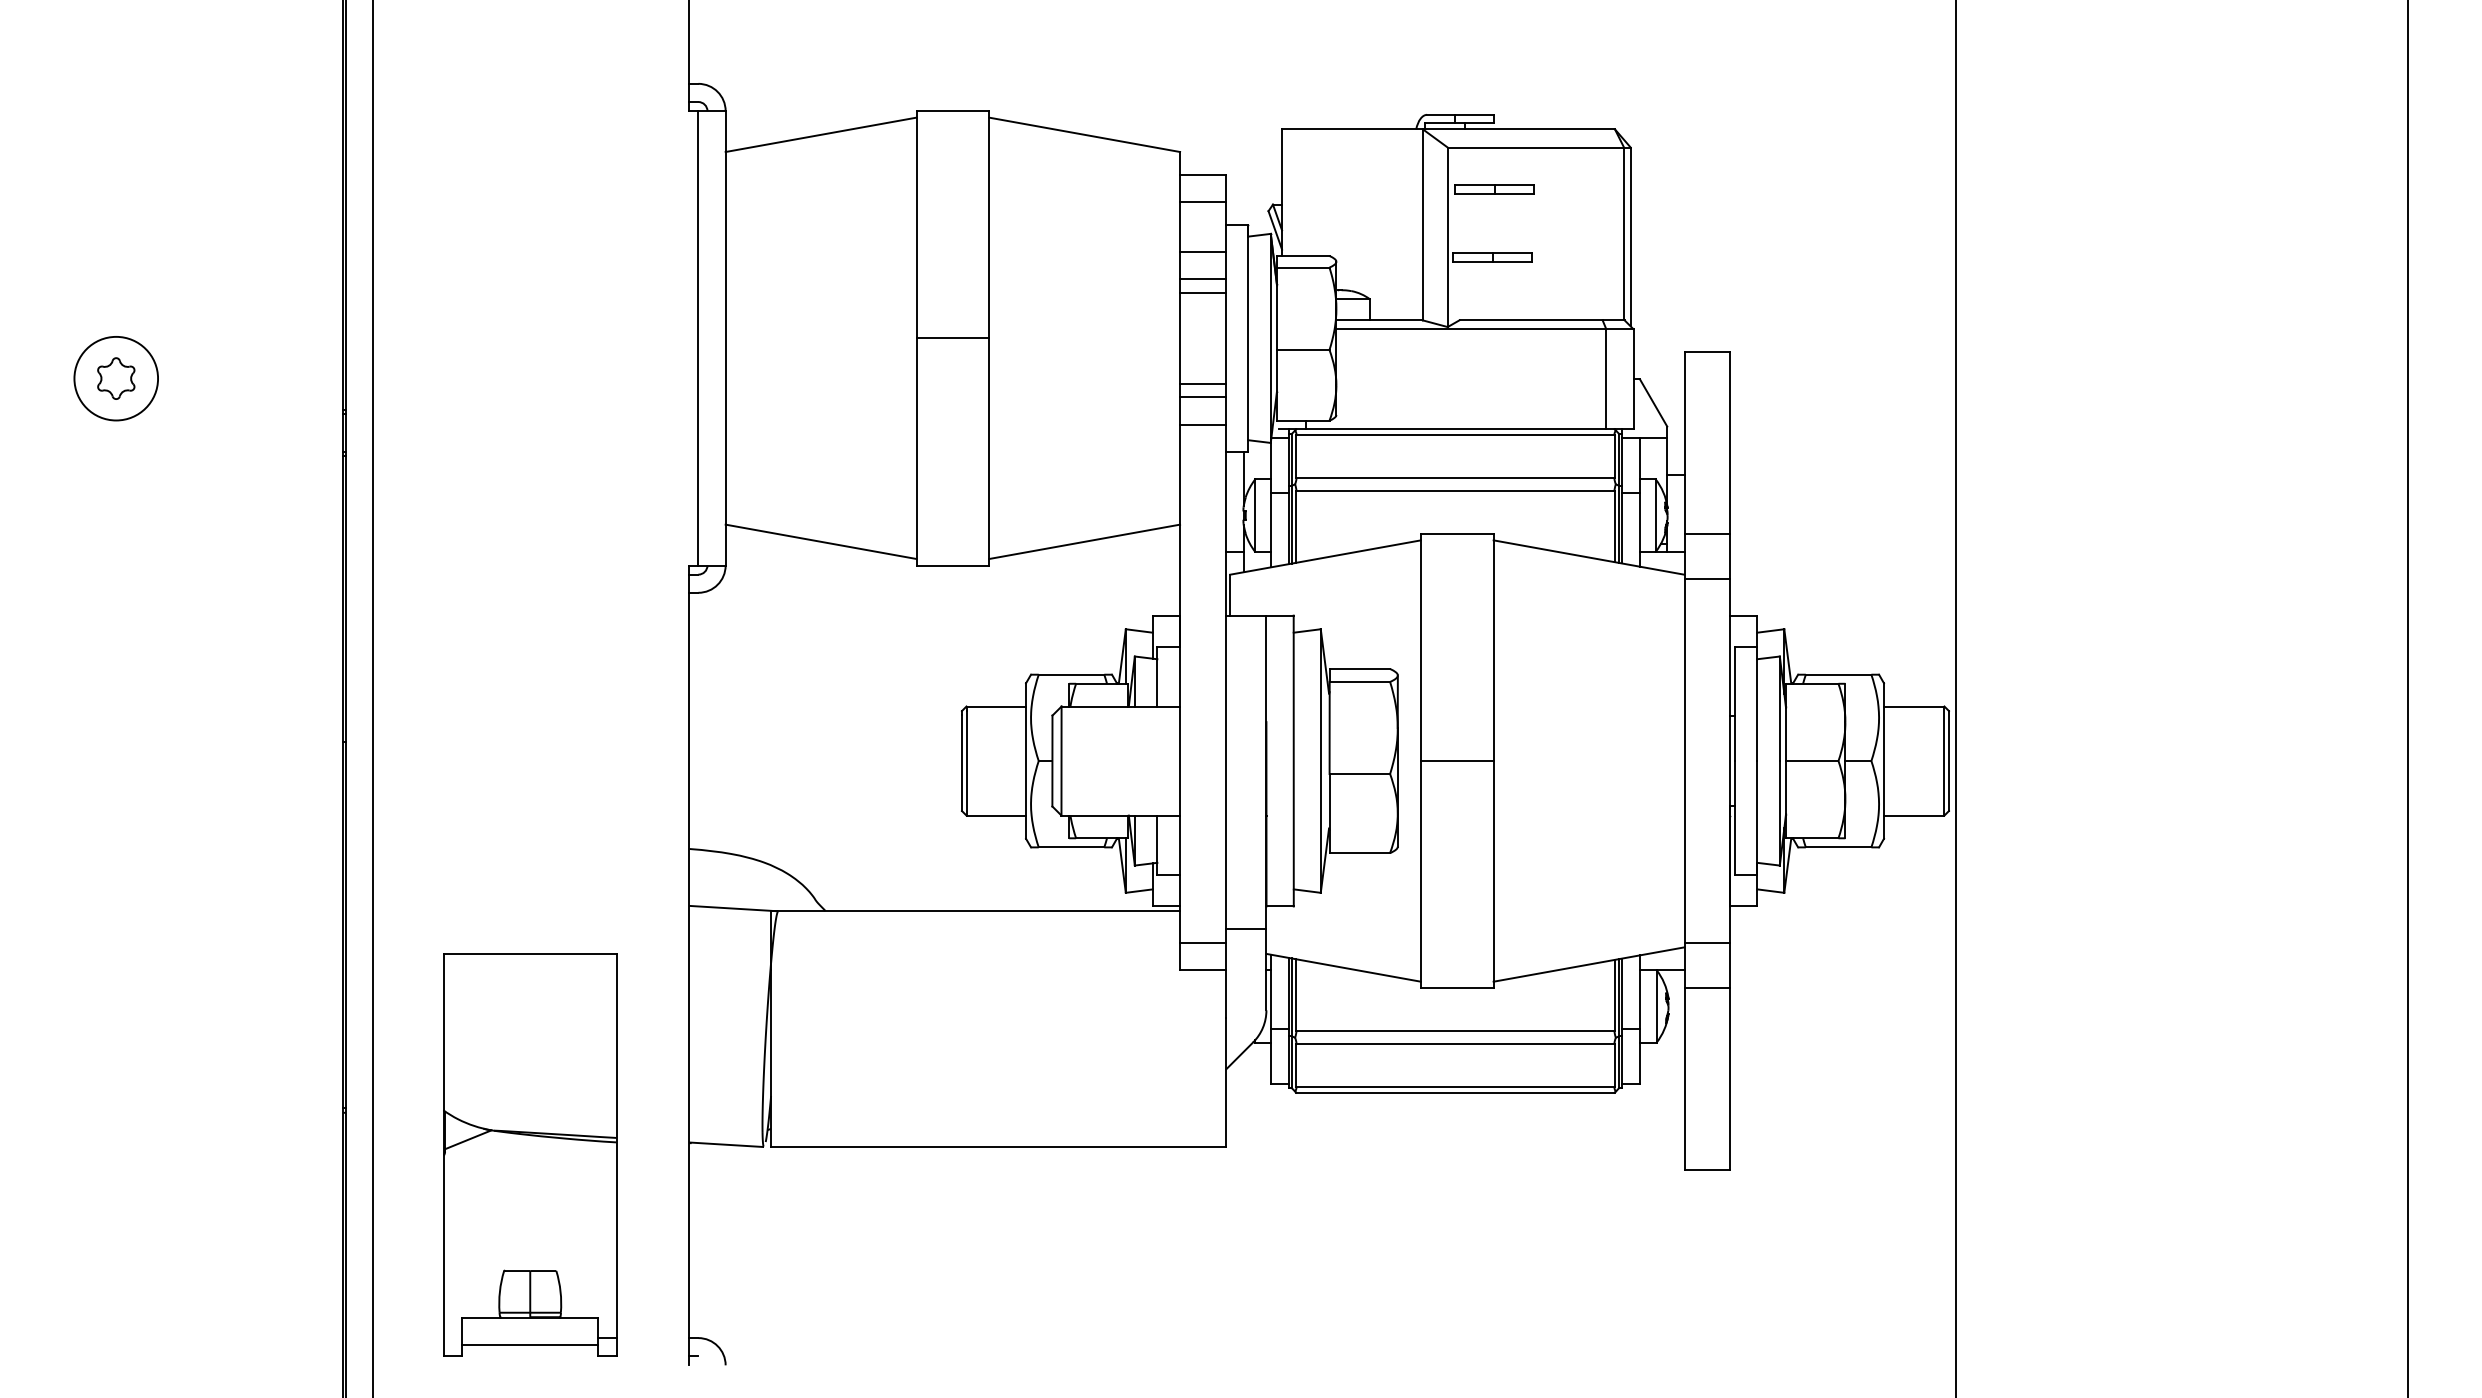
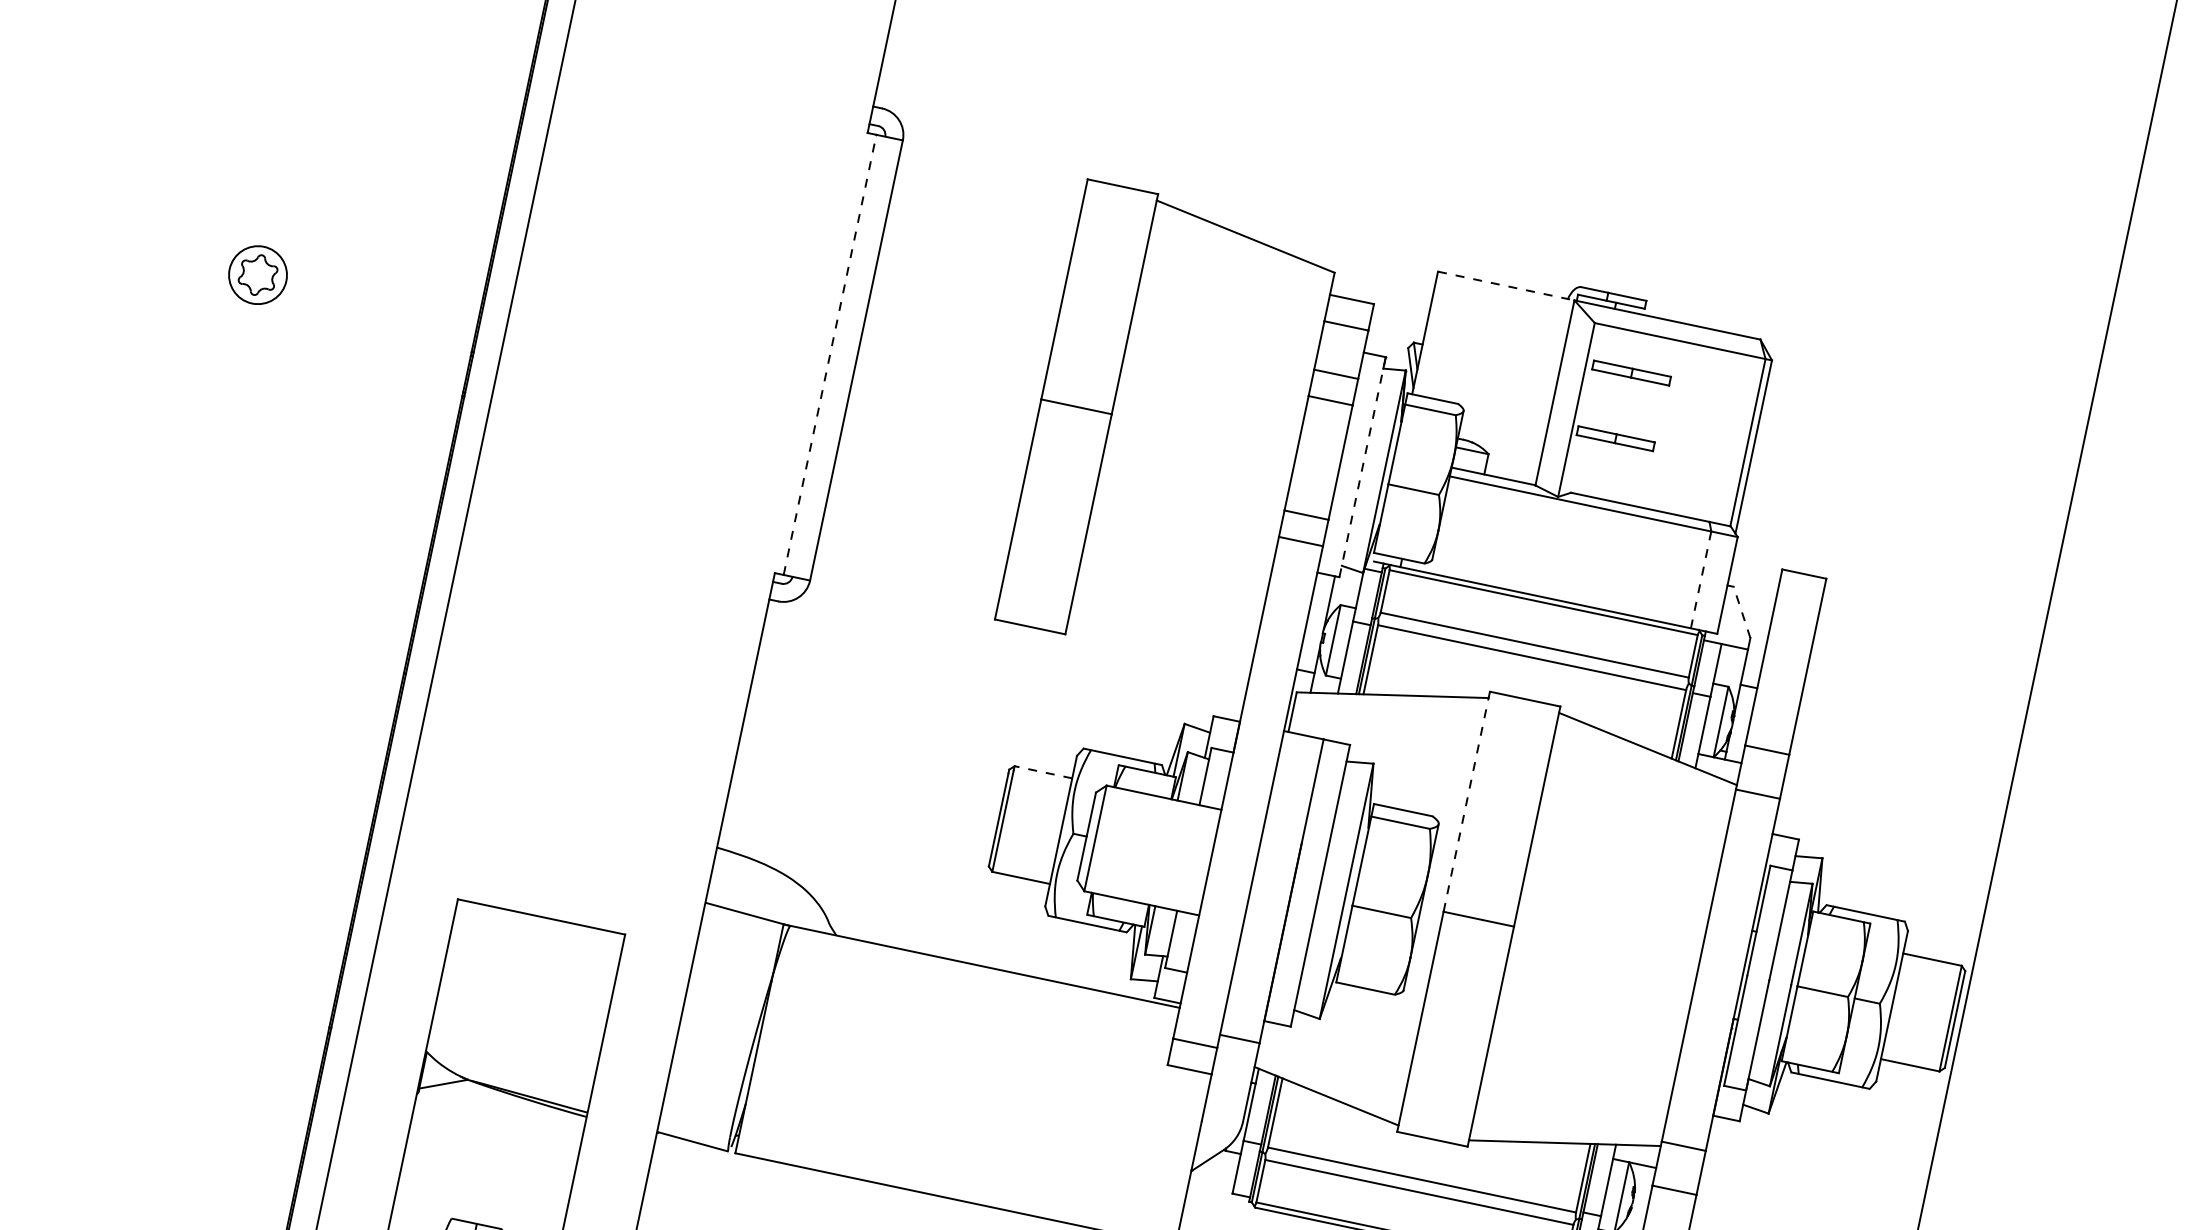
line: (1353, 129) -> (1507, 286), solid -> dashed
line: (820, 134) -> (989, 182), removed
line: (1202, 292) -> (1327, 413), removed
line: (698, 337) -> (830, 354), solid -> dashed
line: (1248, 338) -> (1362, 467), solid -> dashed
circle: (116, 378) -> (258, 275), size x0.7
line: (1606, 379) -> (1701, 580), solid -> dashed
line: (1202, 383) -> (1309, 501), removed
line: (1653, 402) -> (1742, 611), solid -> dashed
line: (820, 541) -> (906, 576), removed
line: (1084, 541) -> (1162, 630), removed
line: (1420, 647) -> (1466, 801), solid -> dashed
line: (996, 706) -> (1043, 772), solid -> dashed

